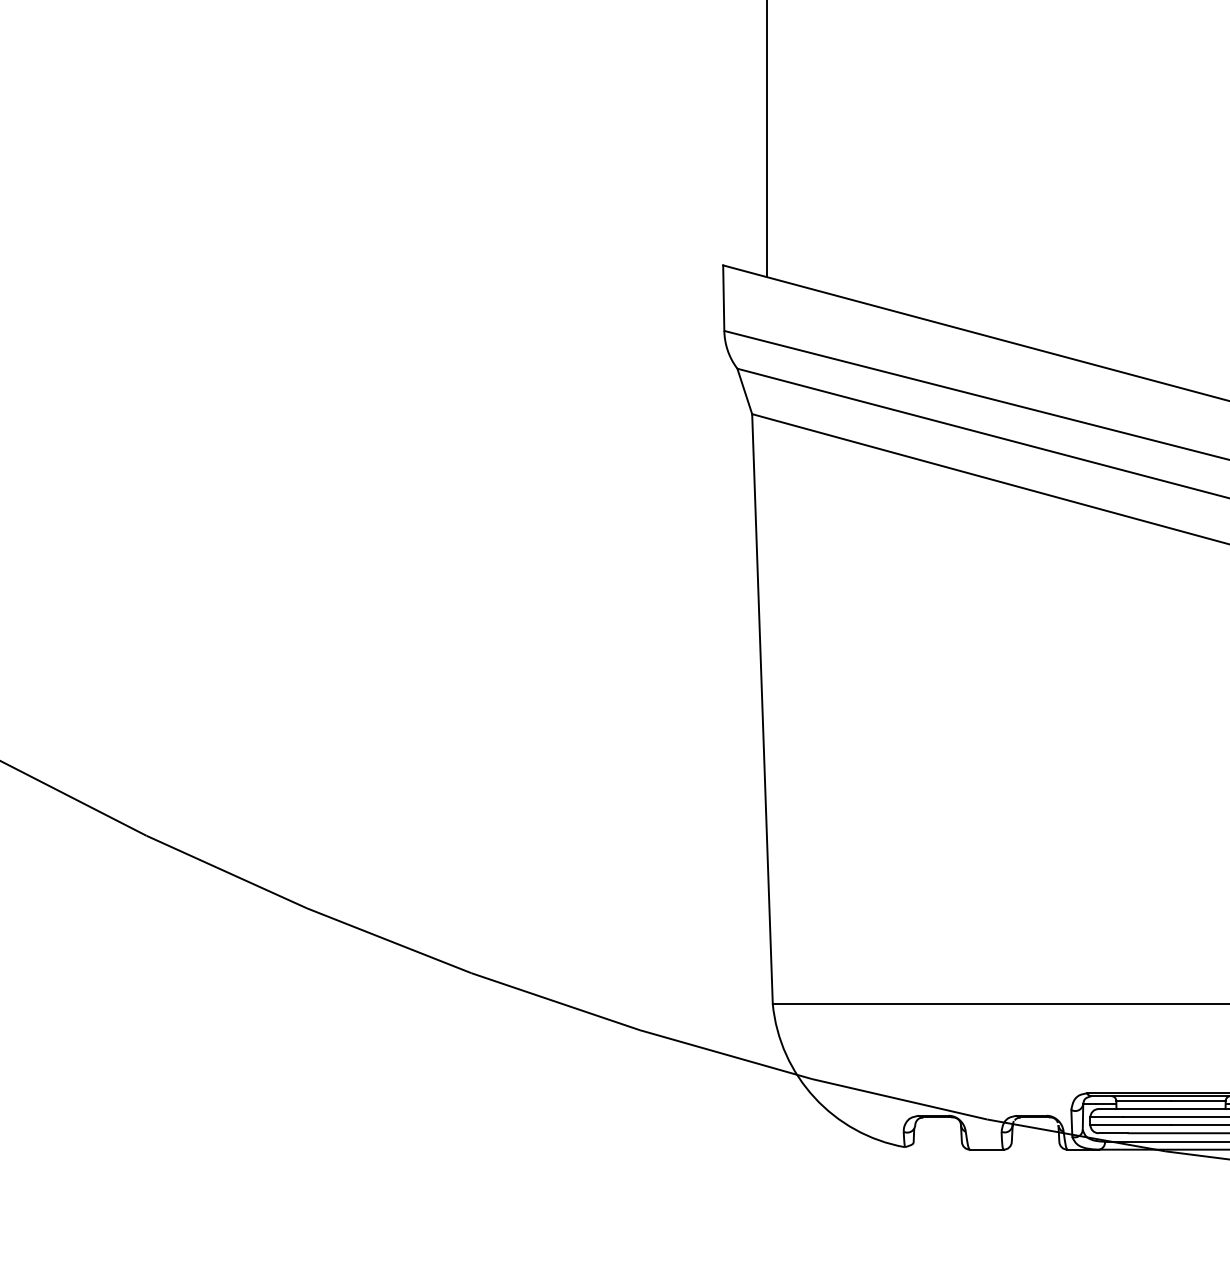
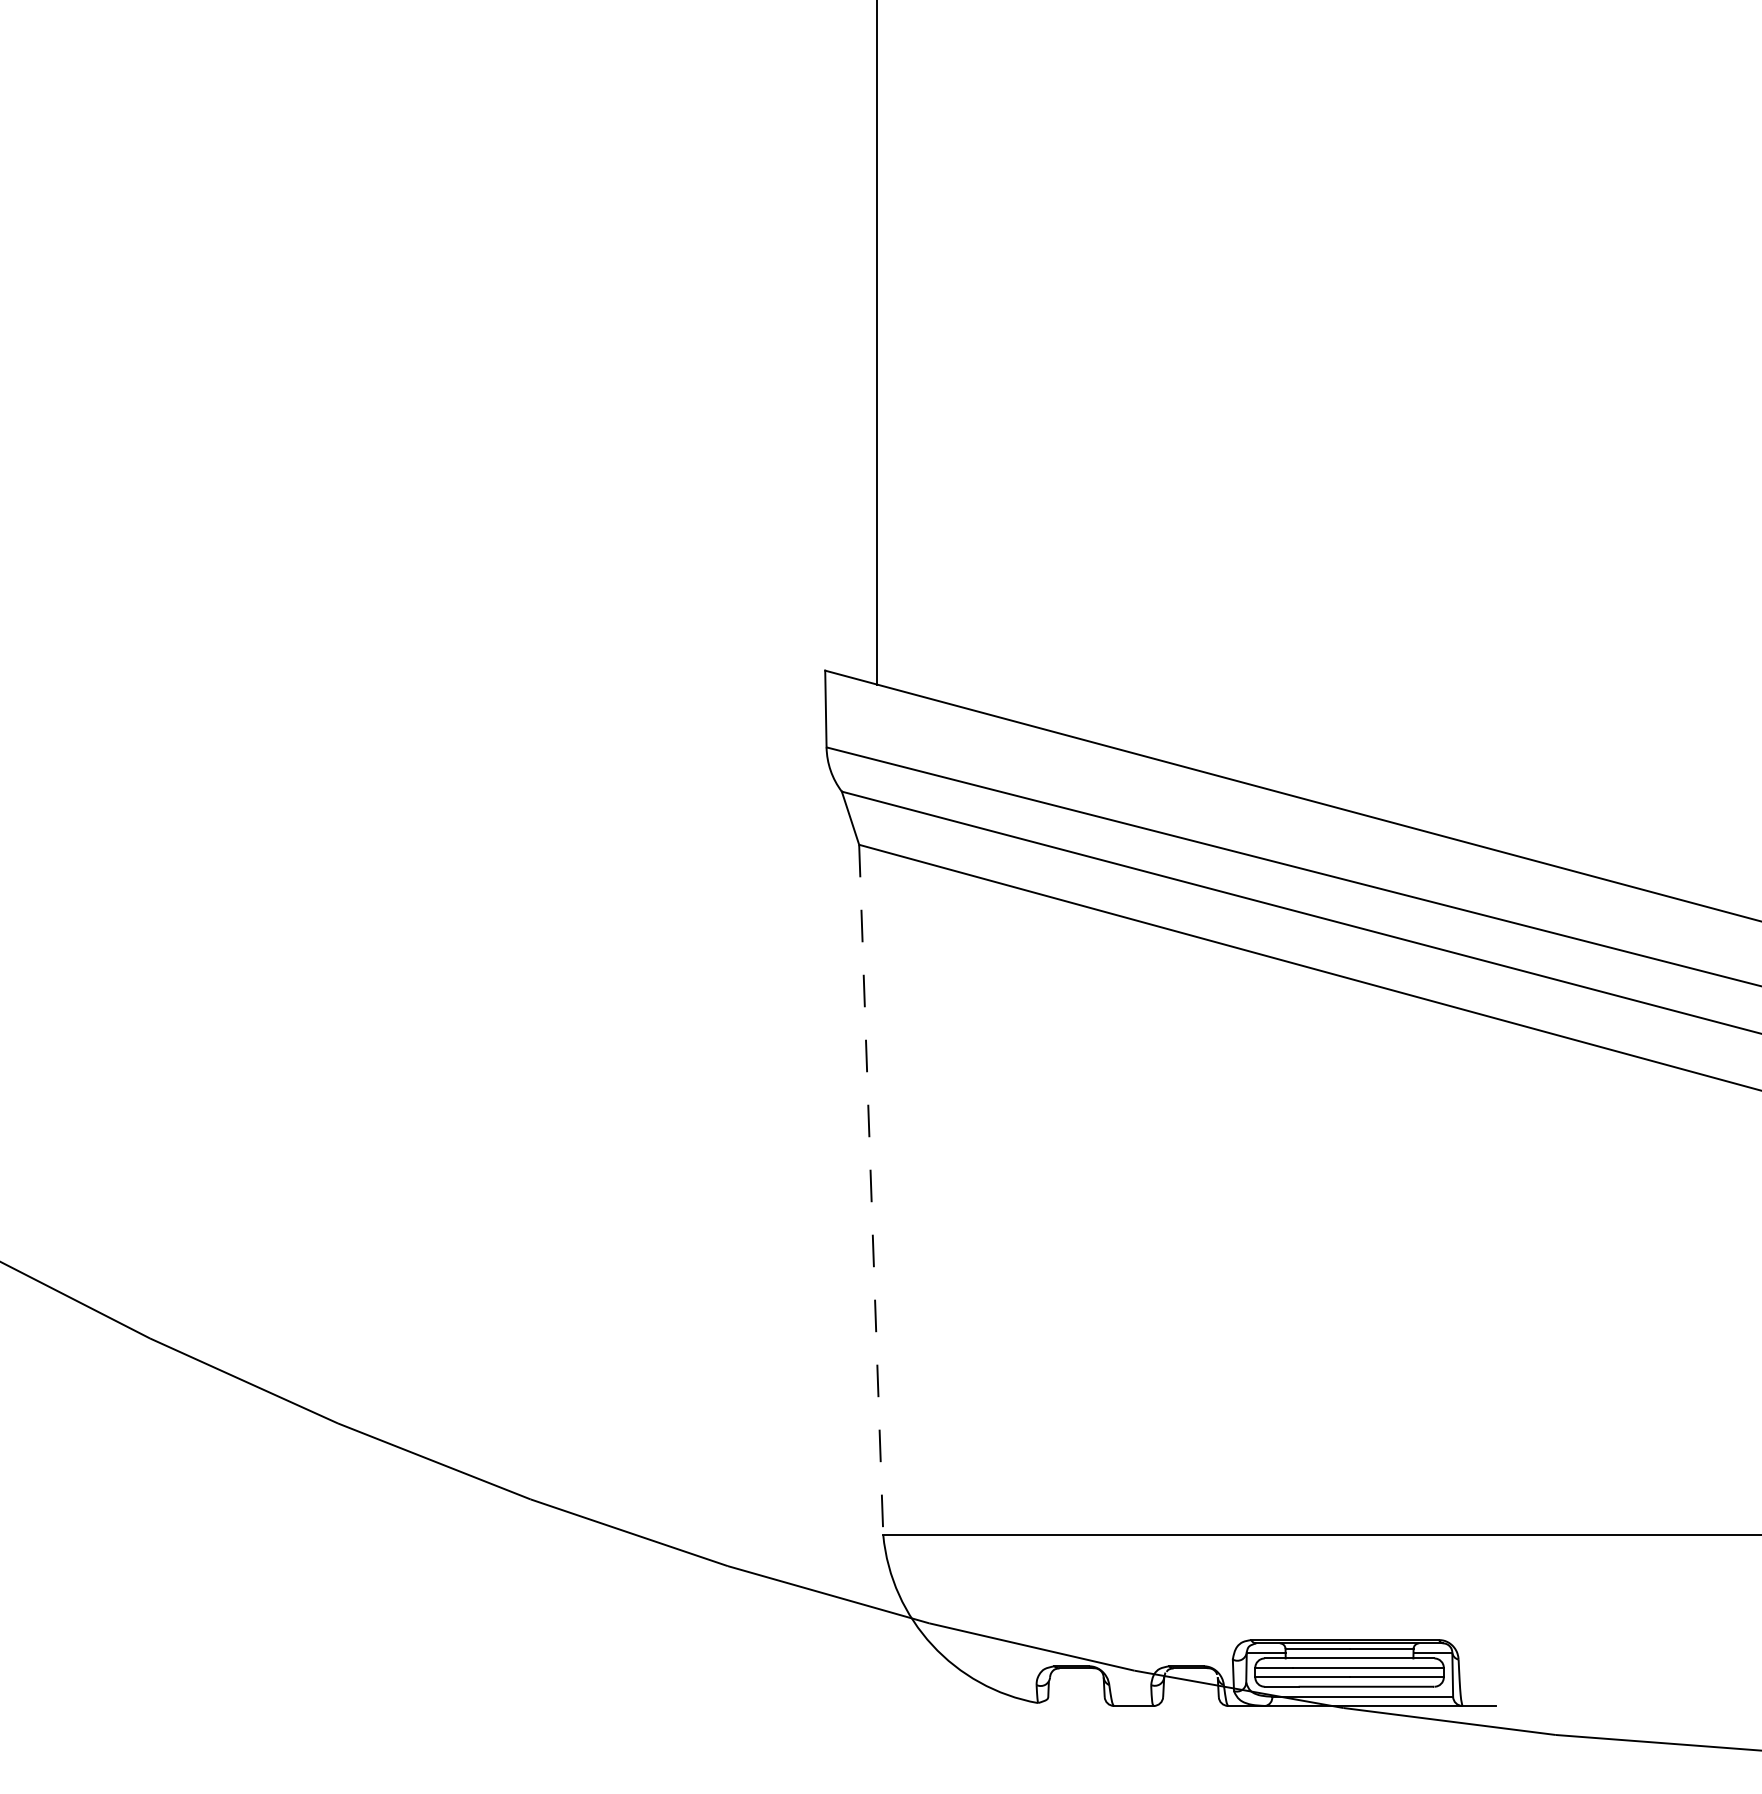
line: (762, 709) -> (871, 1190), solid -> dashed

